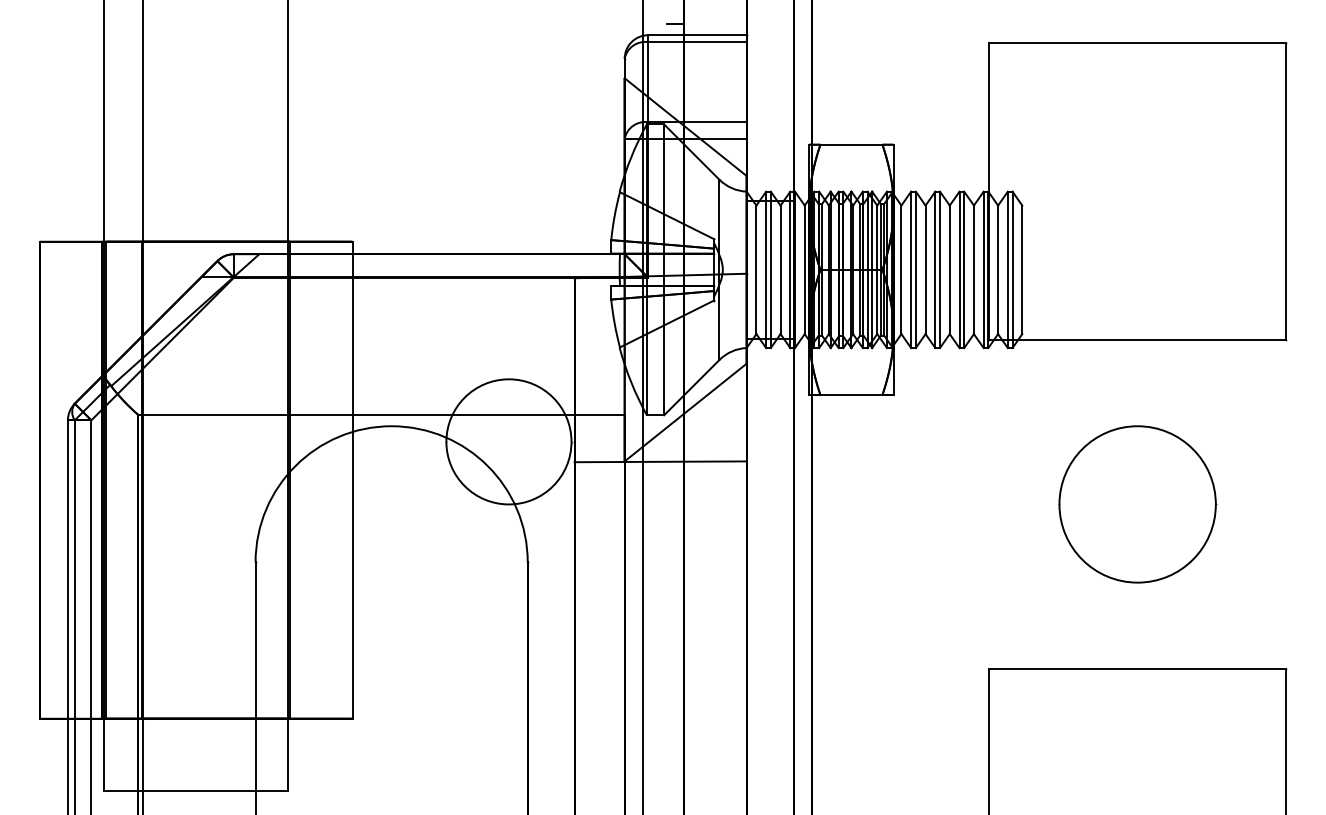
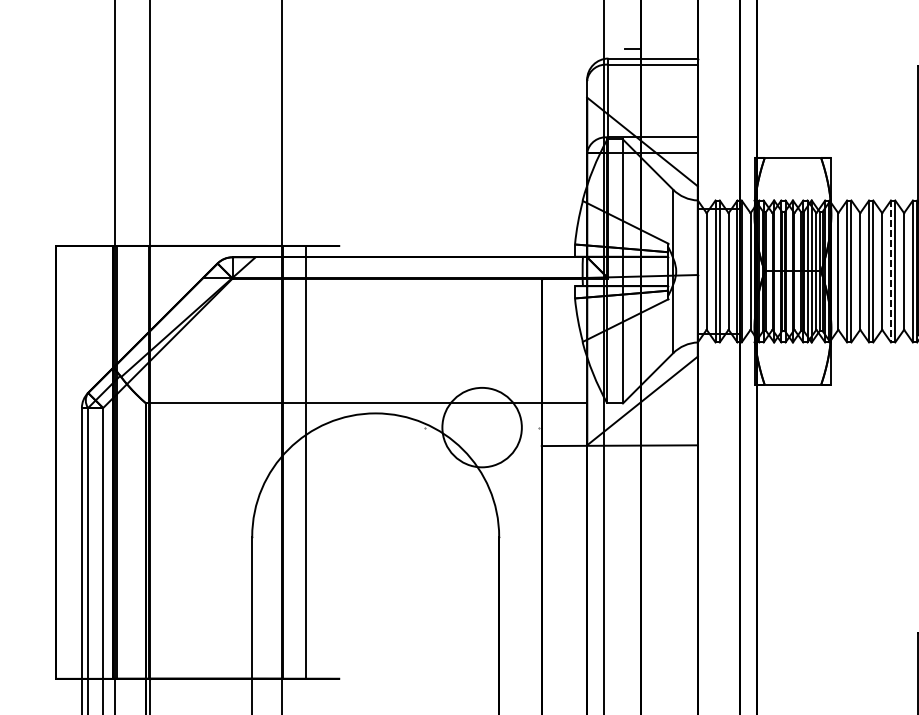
line: (959, 270) -> (891, 272), solid -> dashed
circle: (508, 441) -> (481, 427), size x0.7
line: (352, 479) -> (305, 461), moved

